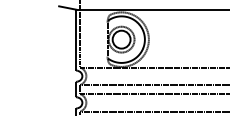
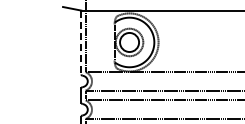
line: (76, 39) -> (81, 42), solid -> dashed

